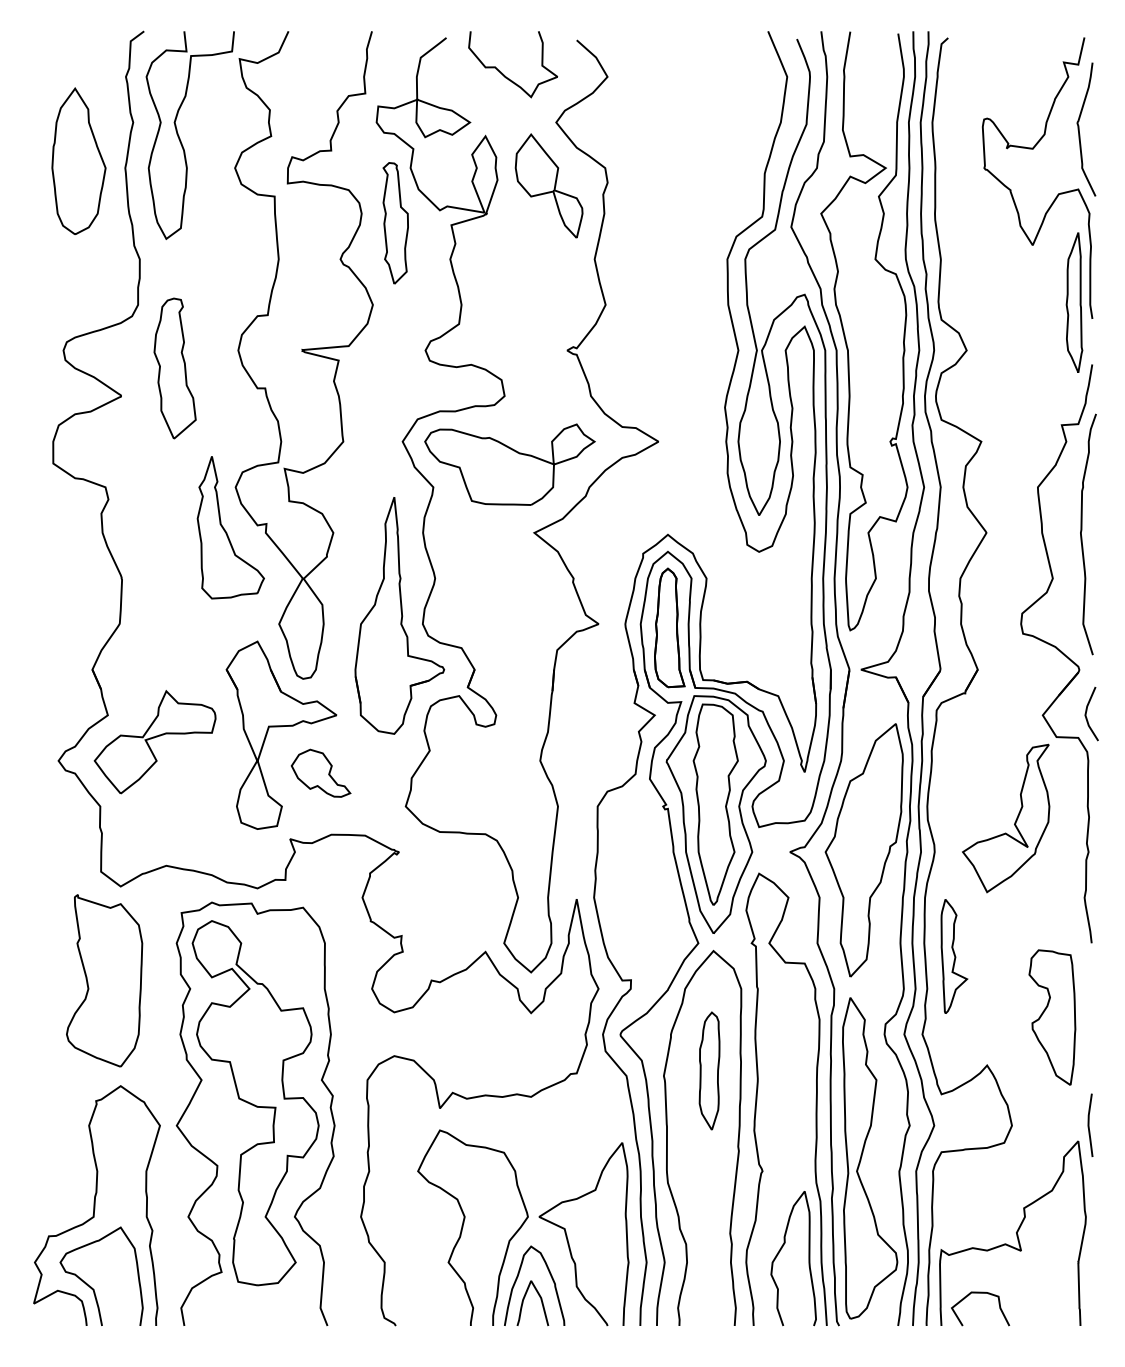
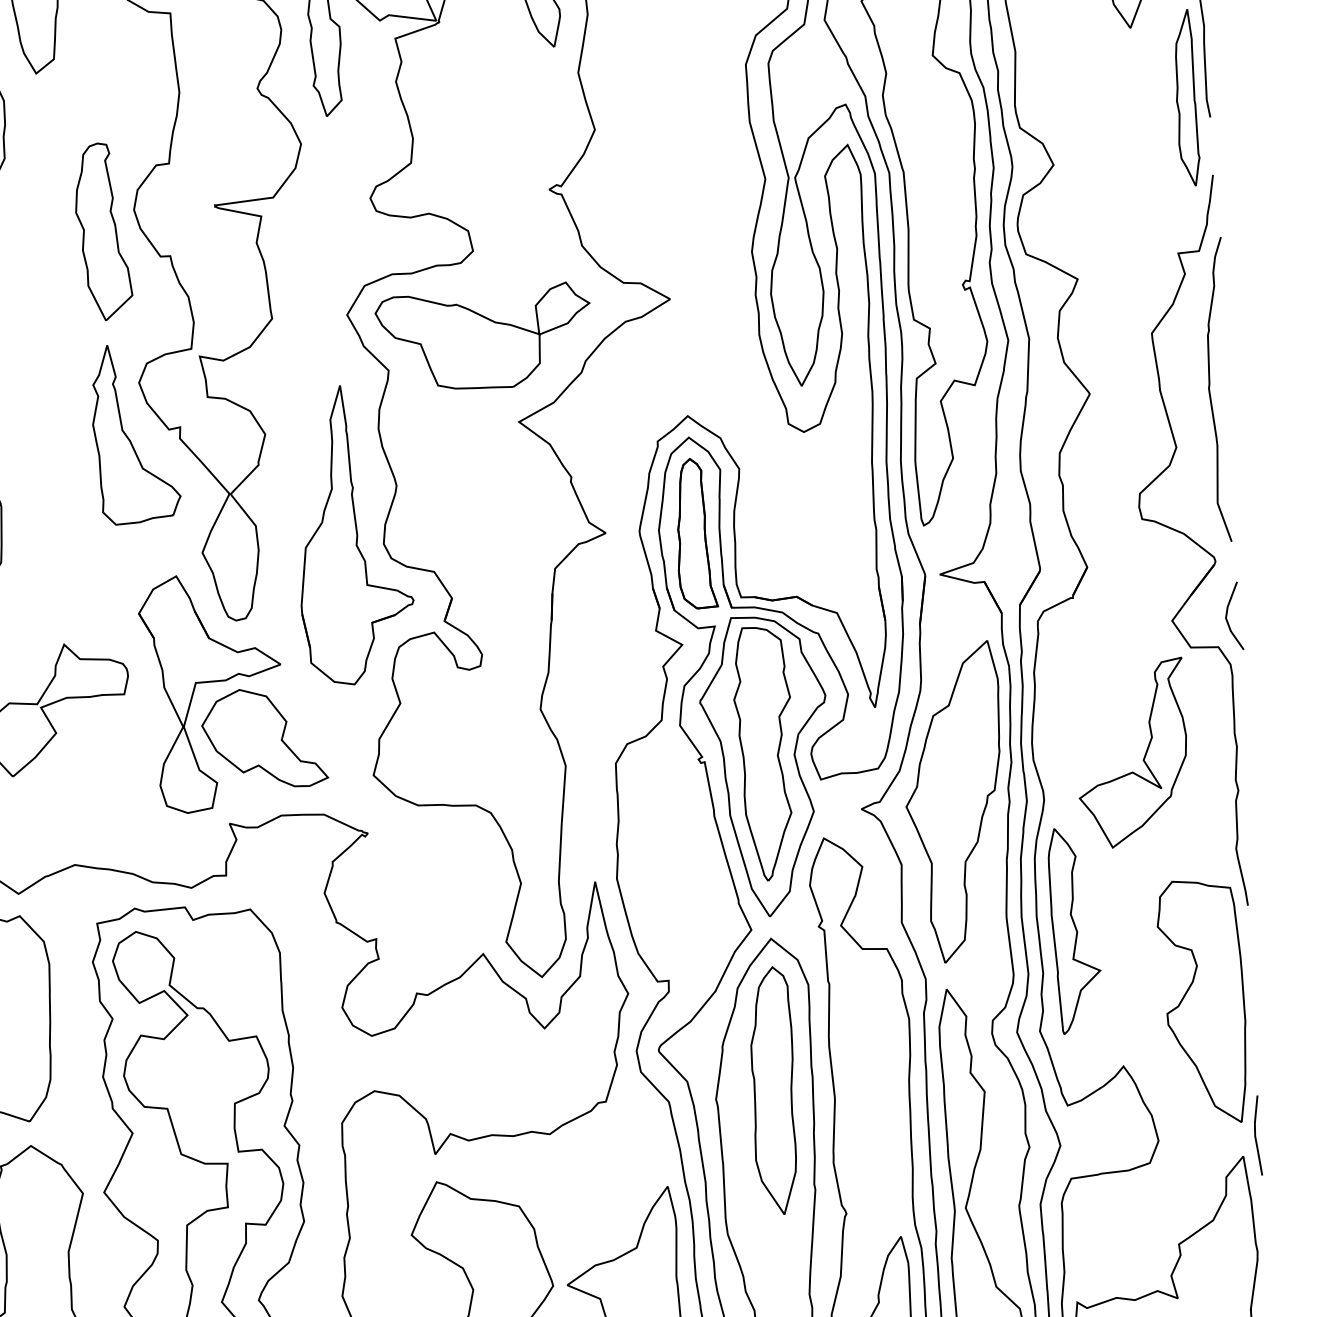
part: (174, 368) -> (102, 231), moved
part: (320, 773) -> (263, 738), size x1.67
part: (954, 956) -> (1075, 930), size x1.43
part: (1052, 1017) -> (1203, 1001), size x1.43
part: (709, 1070) -> (773, 1089), size x1.67

